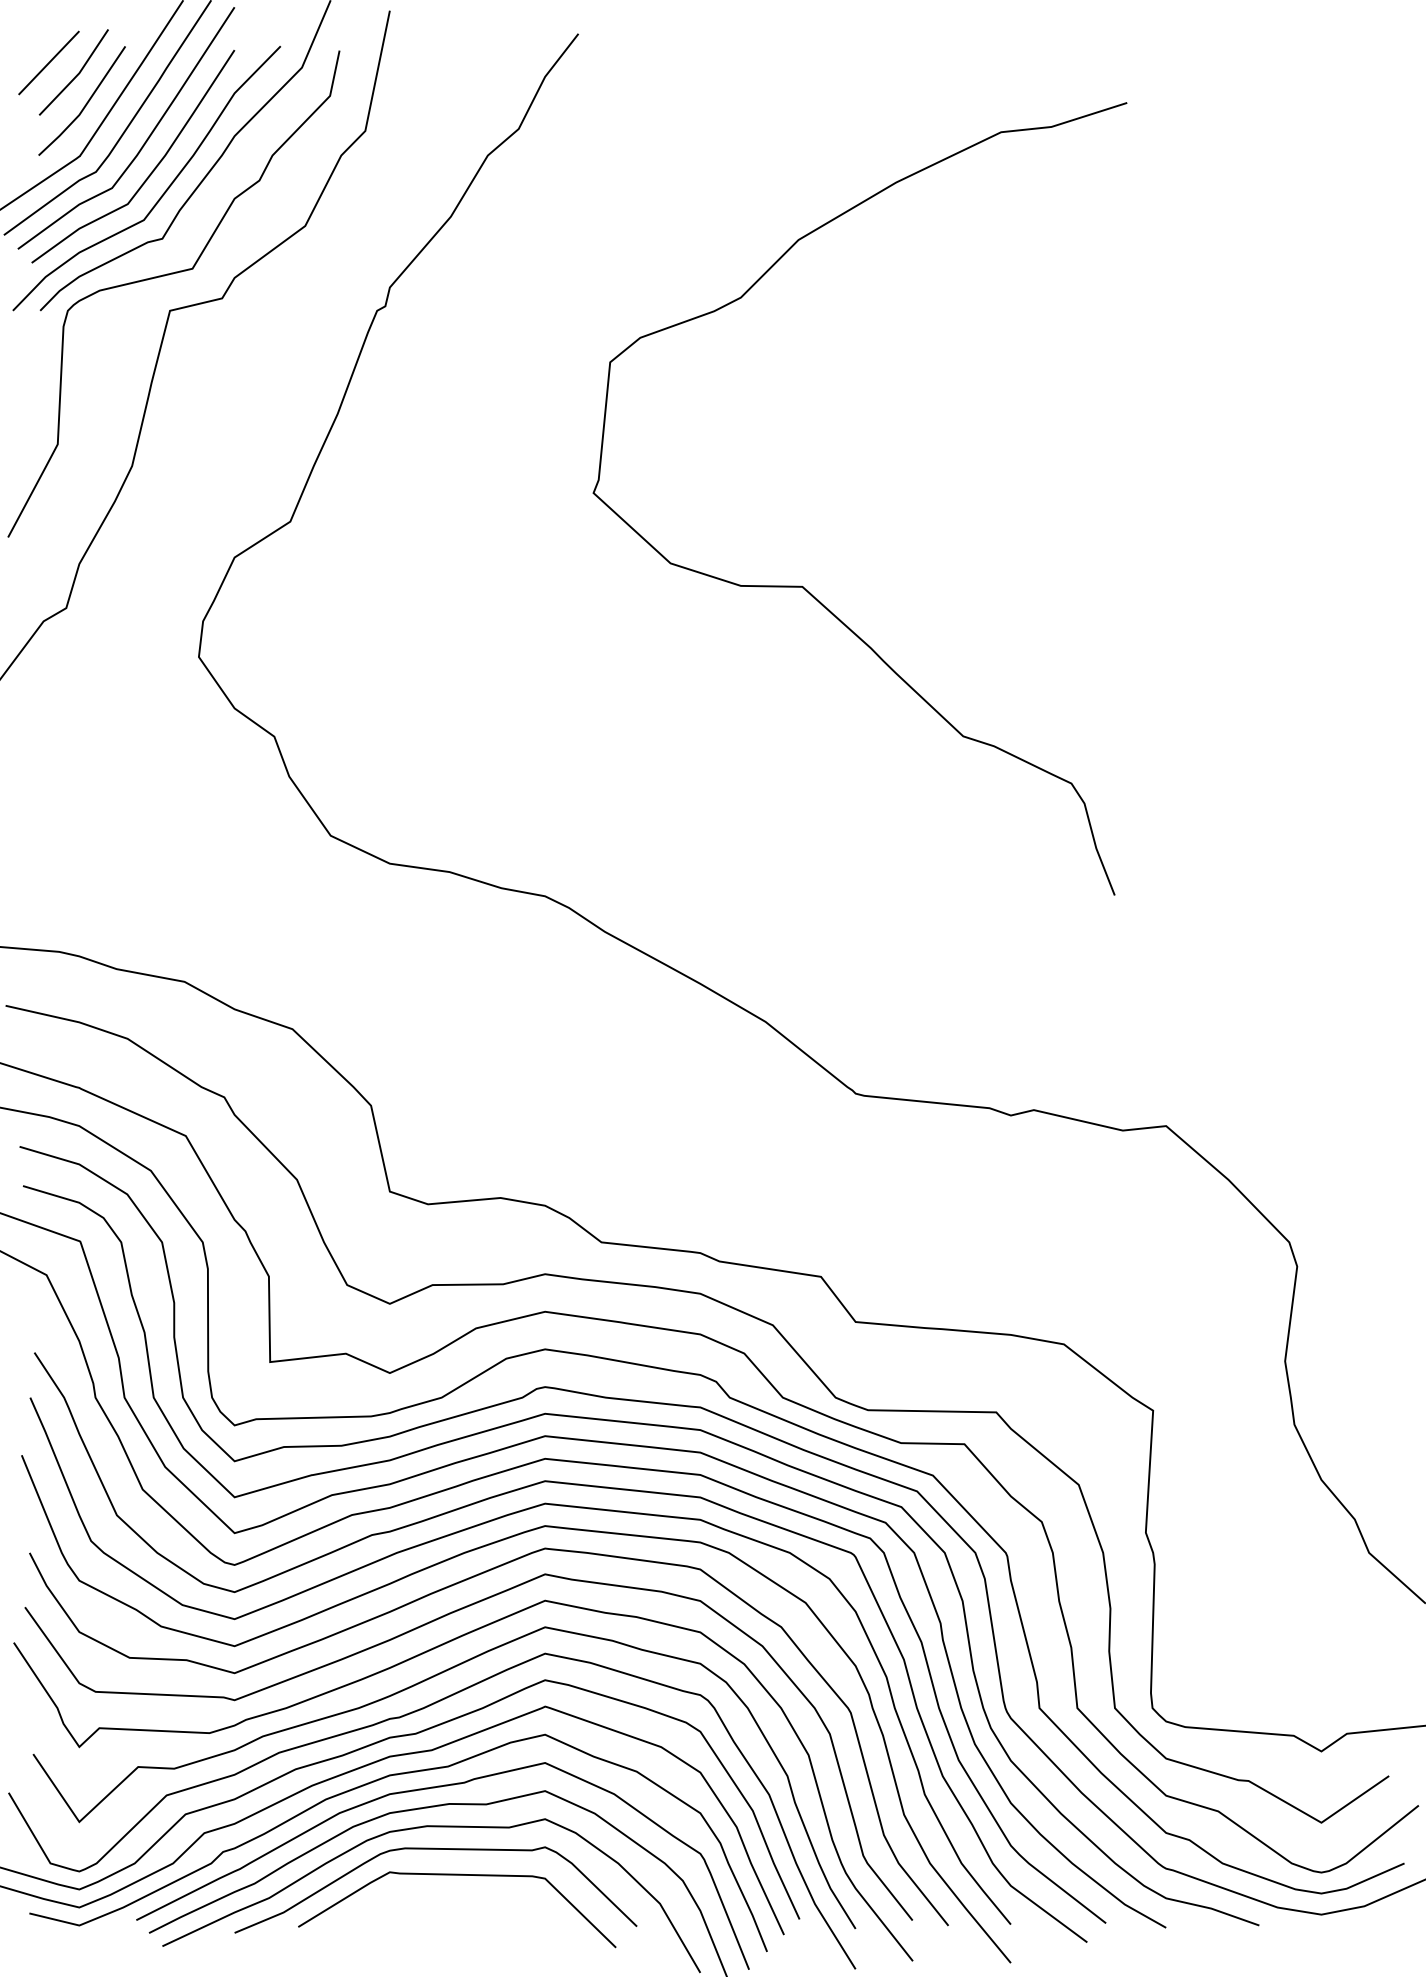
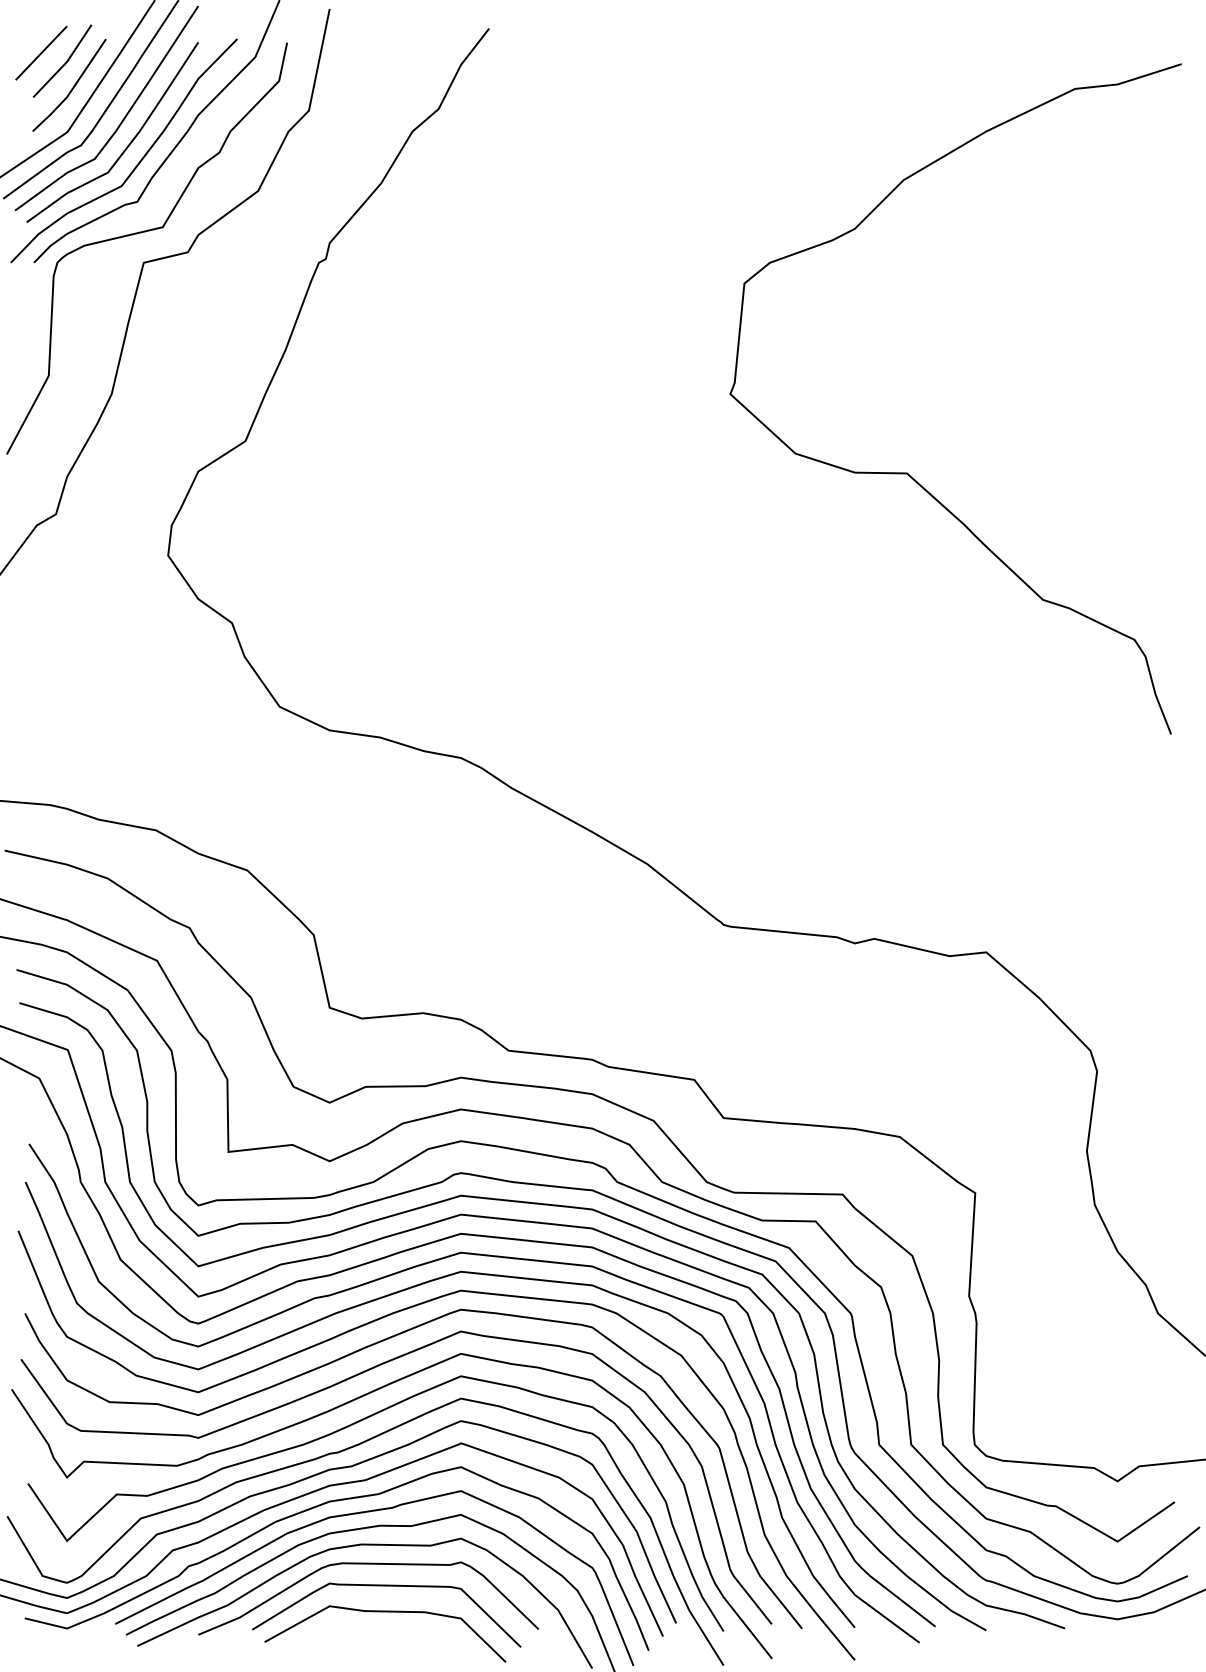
curve: (803, 586) -> (907, 473), moved
curve: (455, 1906) -> (385, 1612), added

